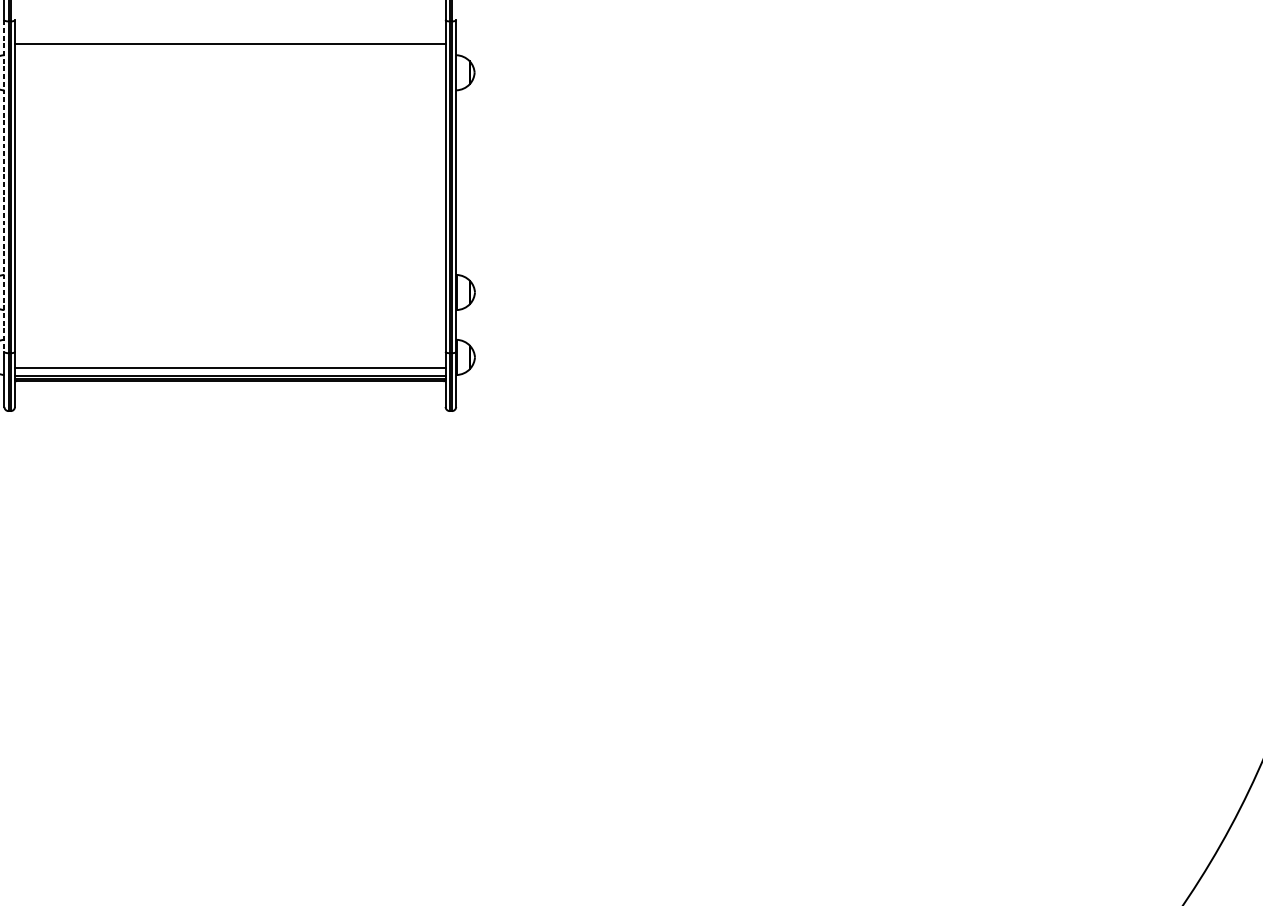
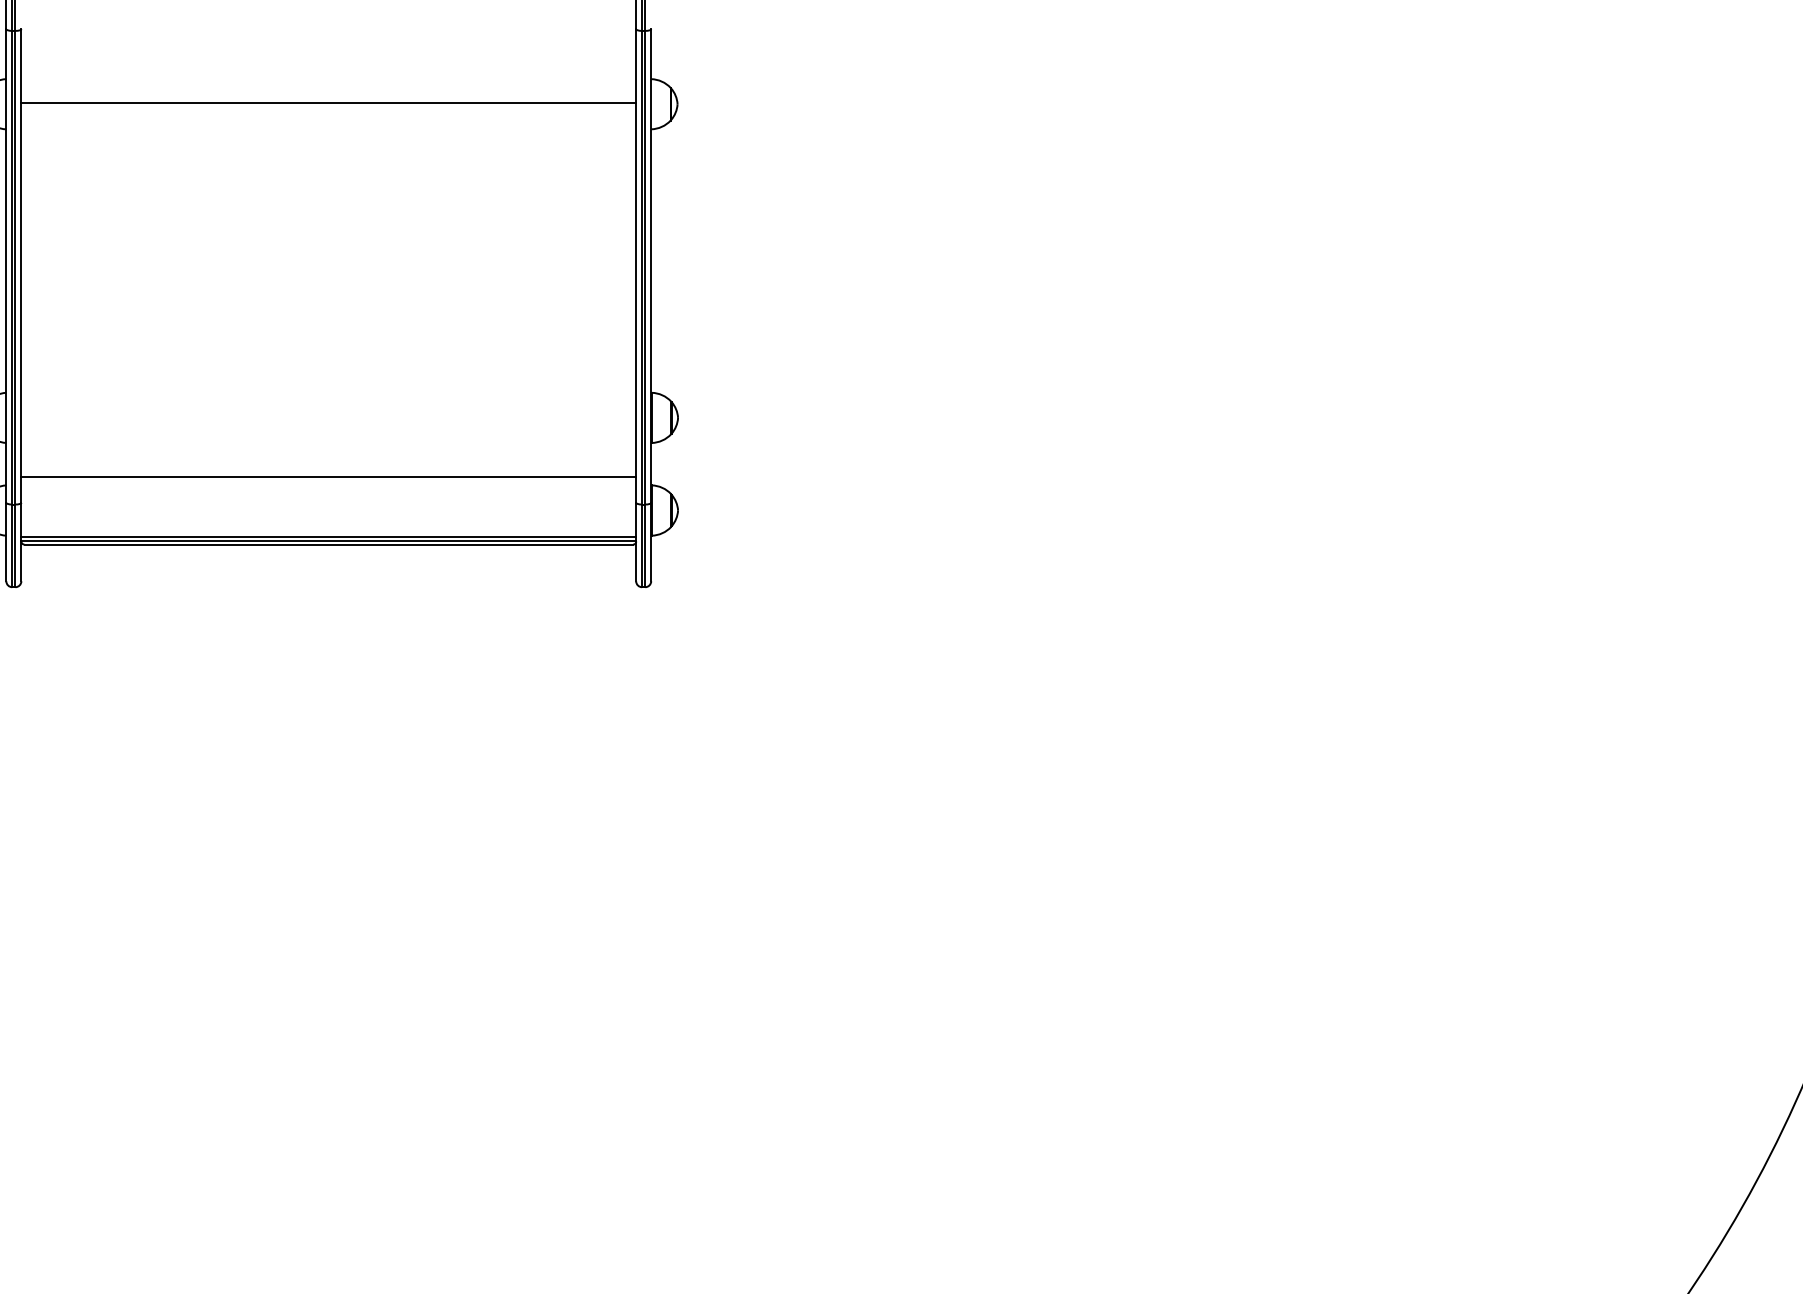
line: (230, 43) -> (328, 102), moved
line: (4, 186) -> (6, 266), dashed -> solid
line: (230, 367) -> (328, 477), moved

